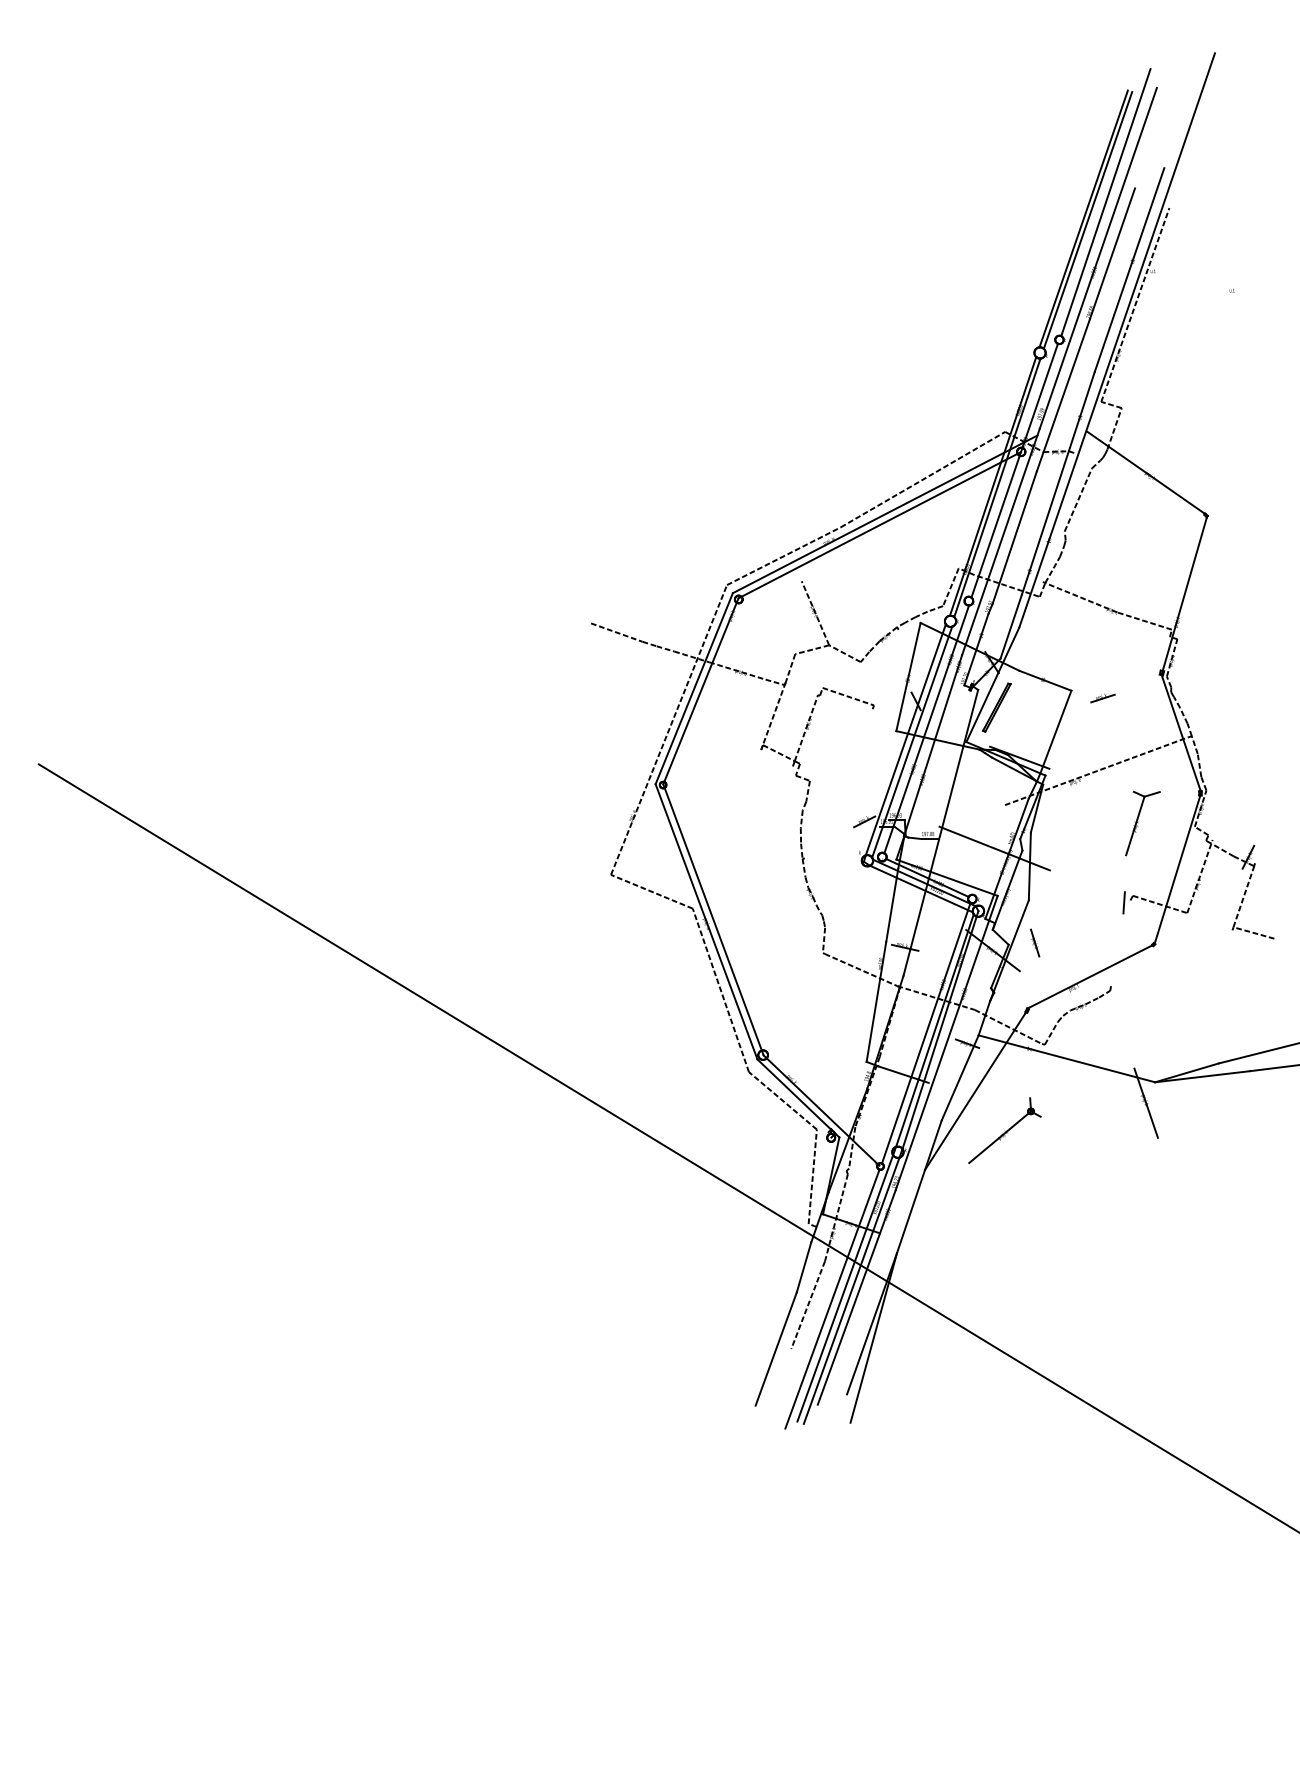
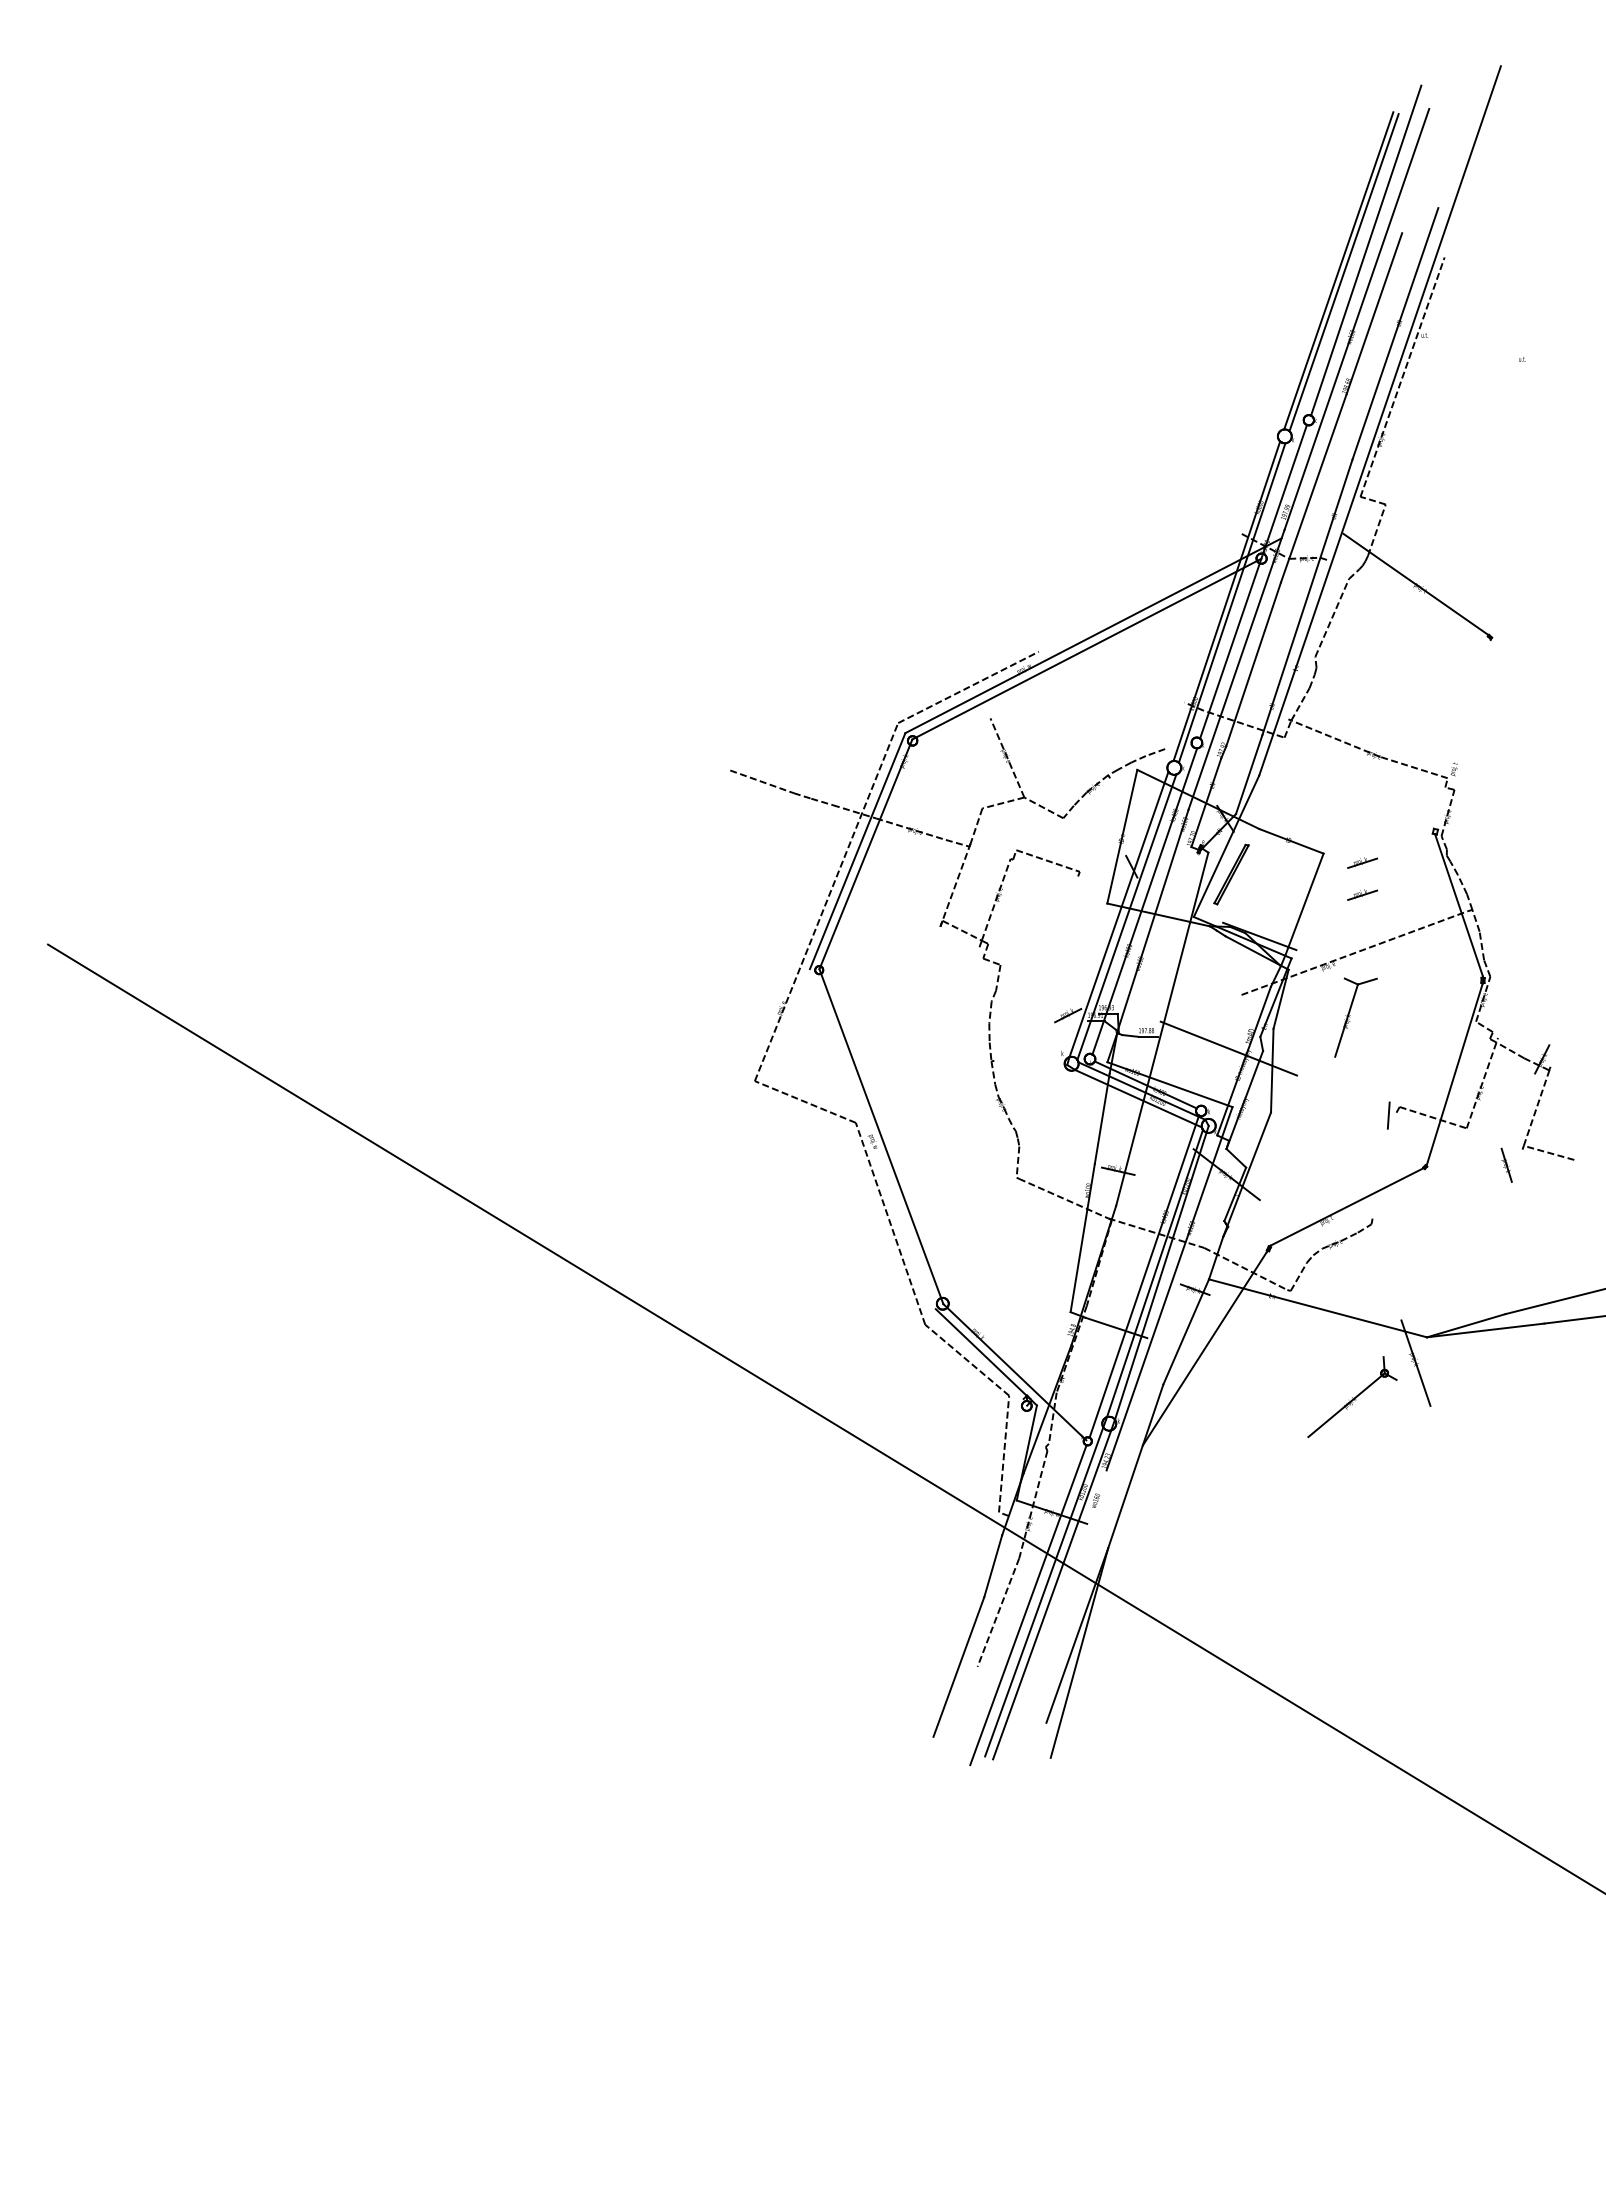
line: (922, 479) -> (1139, 592), removed
line: (950, 587) -> (1174, 725), removed
line: (1183, 596) -> (1462, 737), removed
part: (1102, 723) -> (1362, 894), added
part: (1142, 823) -> (1355, 1017), moved
line: (706, 922) -> (872, 1139), removed
part: (1034, 942) -> (1506, 1164), moved
part: (1004, 1130) -> (1352, 1397), moved
line: (856, 1296) -> (1058, 1602), removed

